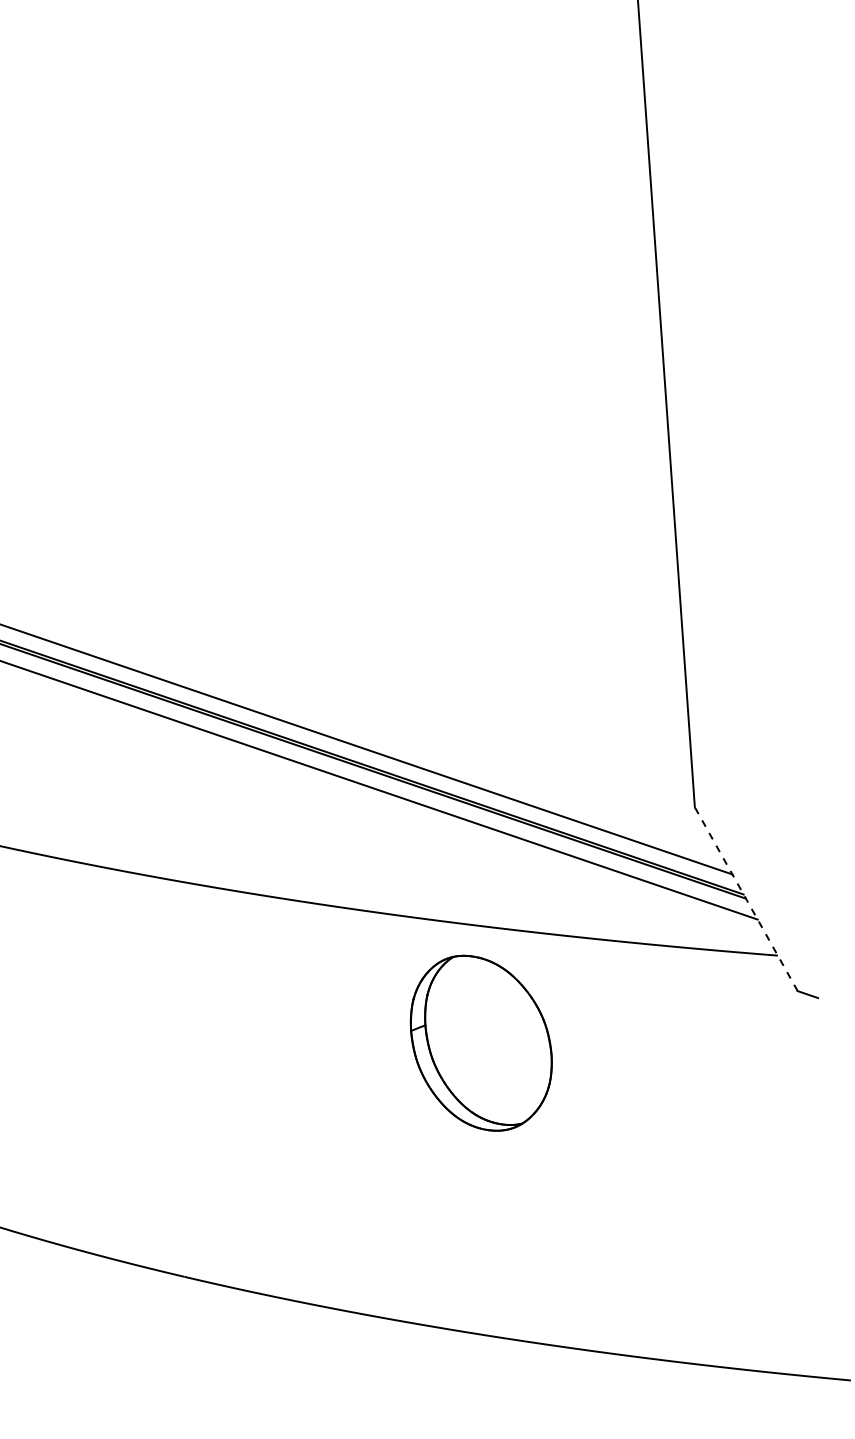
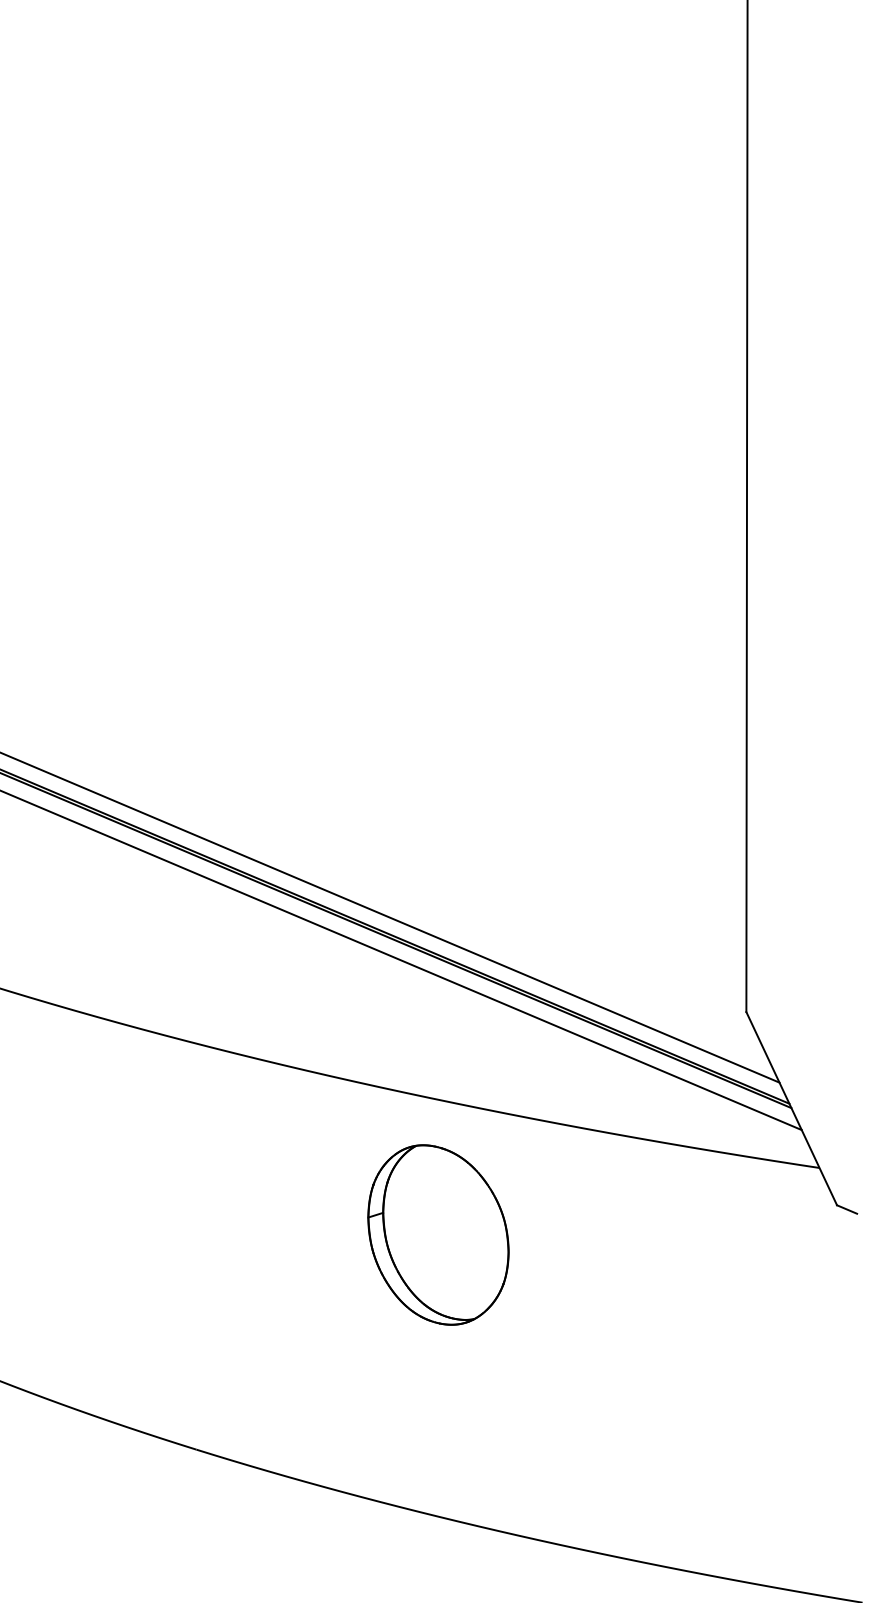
line: (746, 899) -> (791, 1108), dashed -> solid
part: (481, 1042) -> (438, 1234), moved

